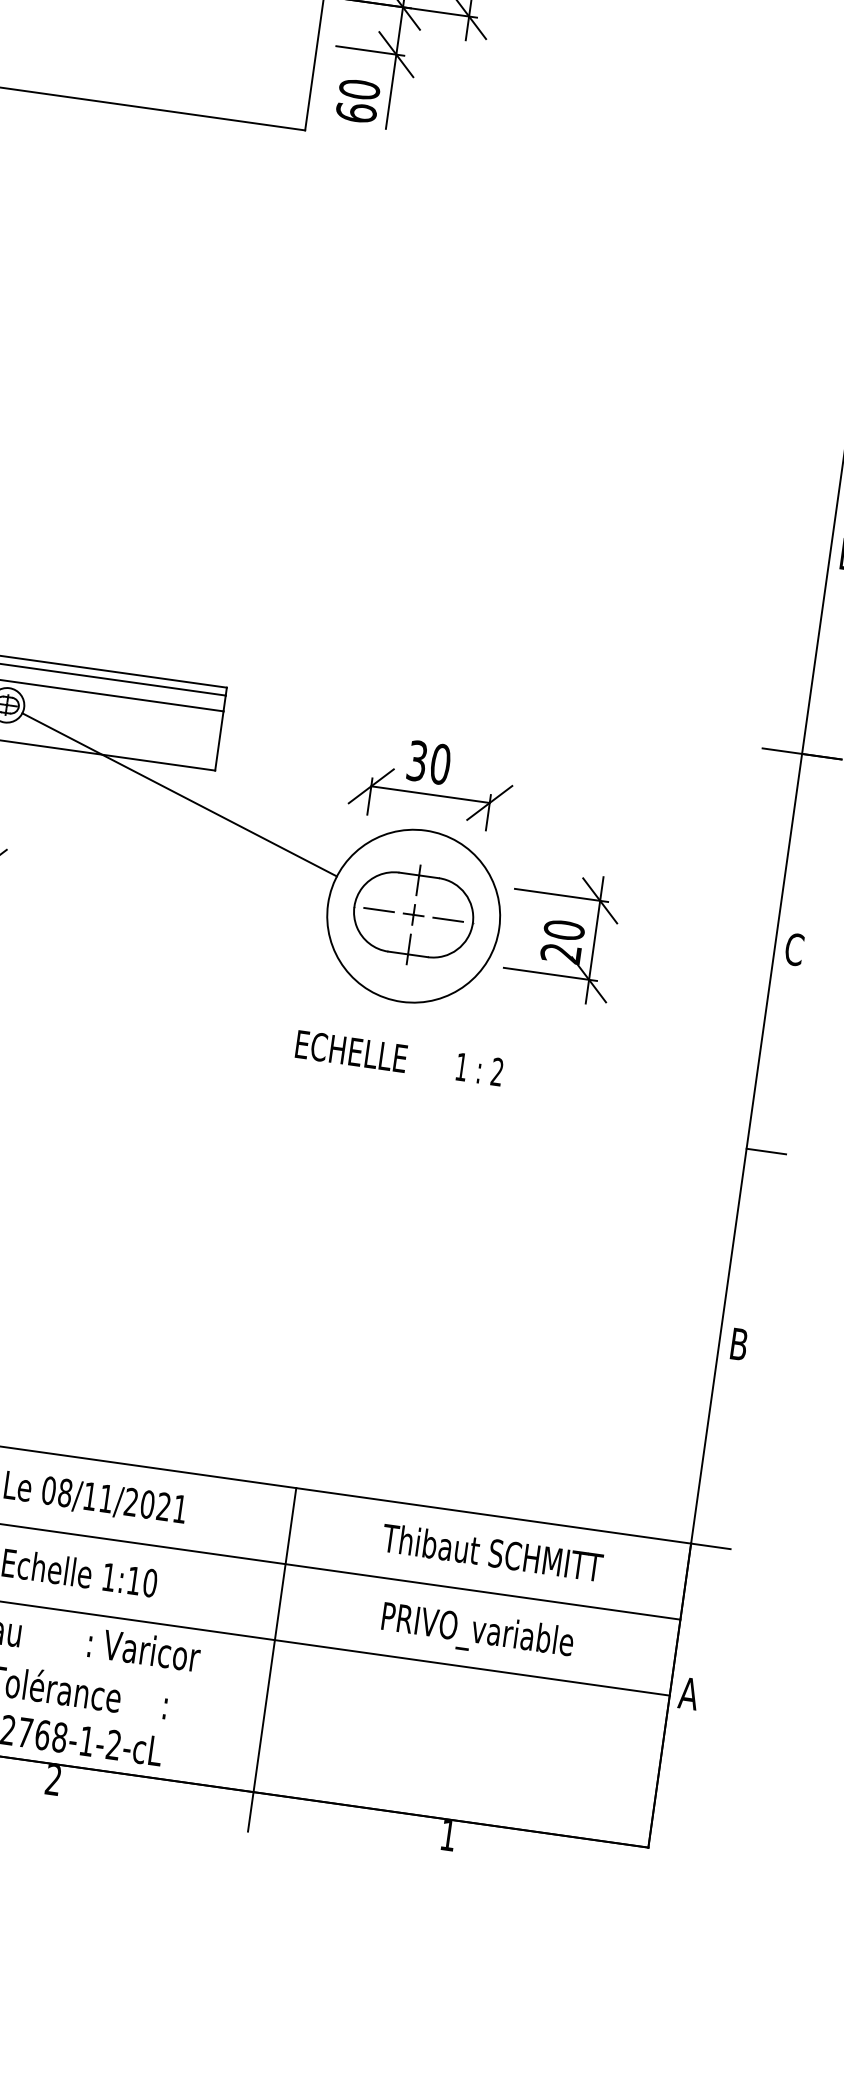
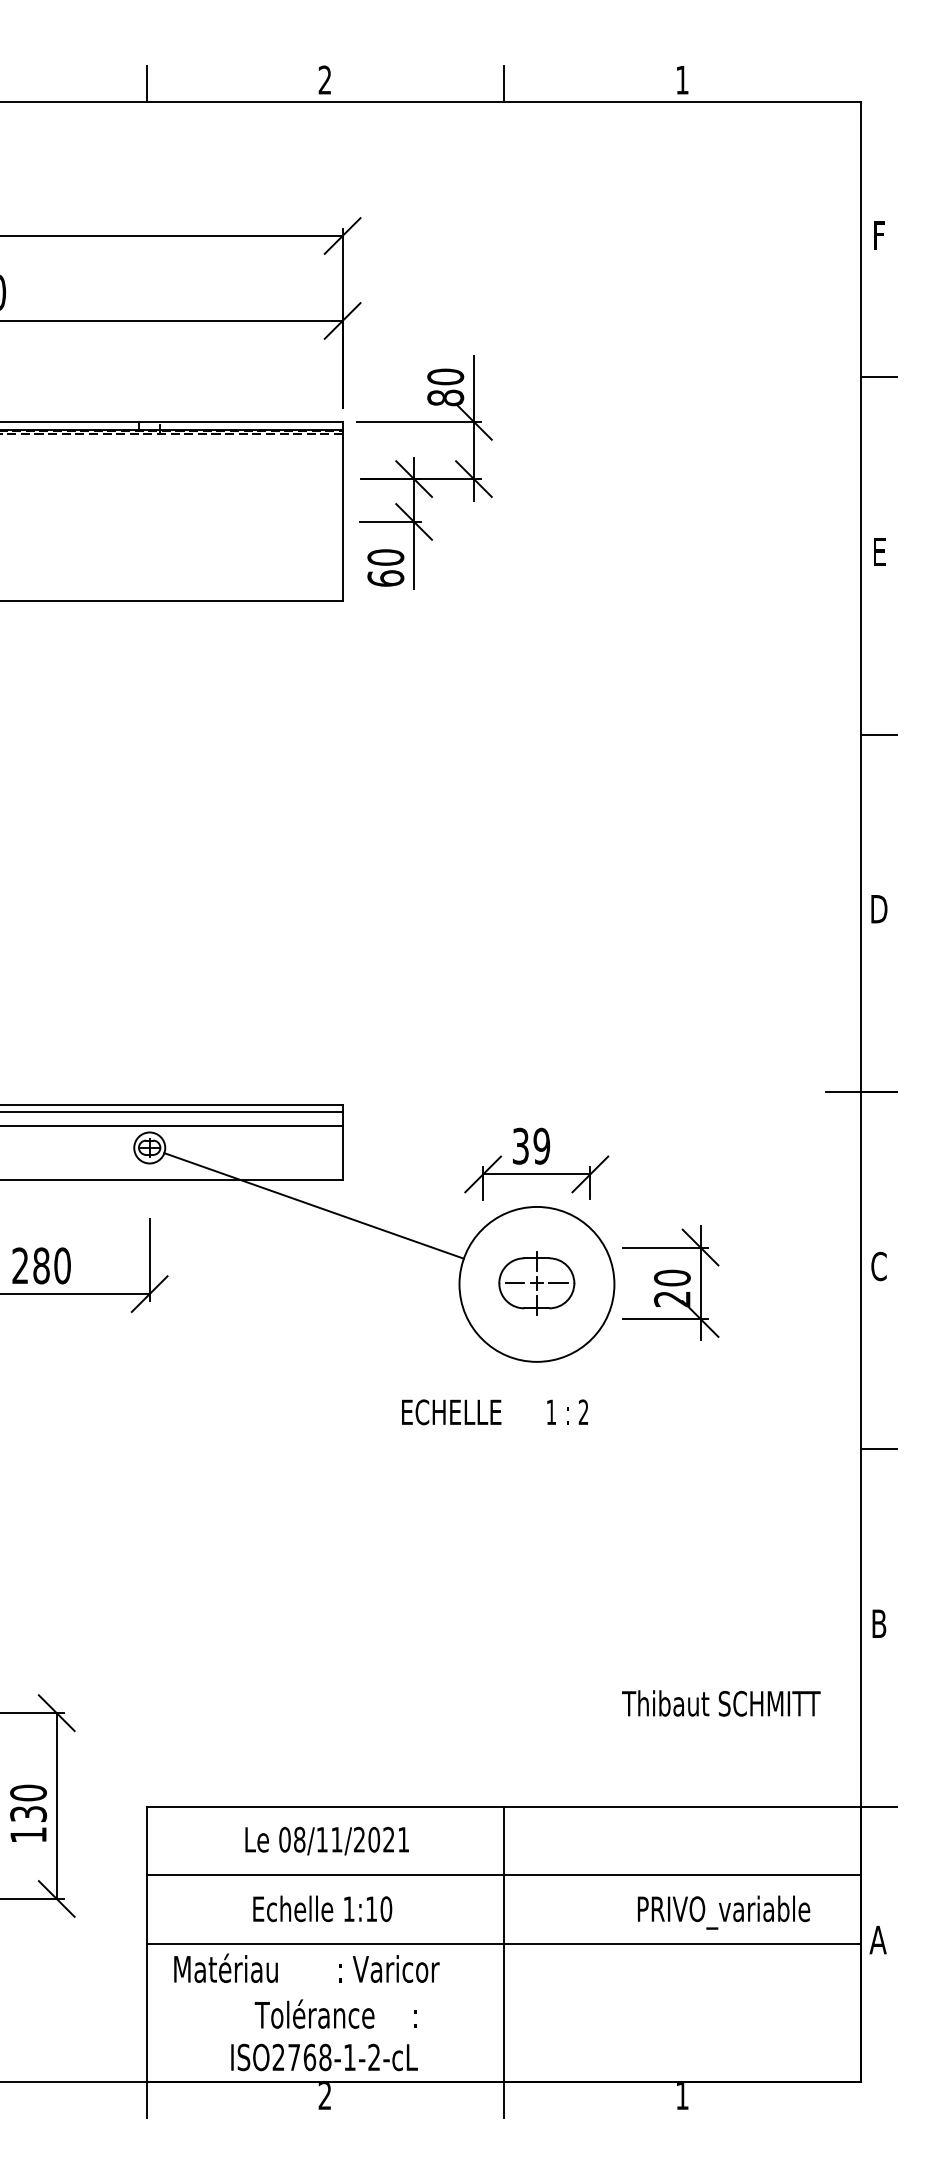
text: (440, 764) -> (541, 1146), 30 -> 39
part: (413, 915) -> (536, 1283), size x0.7
text: (398, 1058) -> (494, 1412), moved
text: (492, 1552) -> (721, 1703), moved
text: (478, 1632) -> (724, 1912), moved

